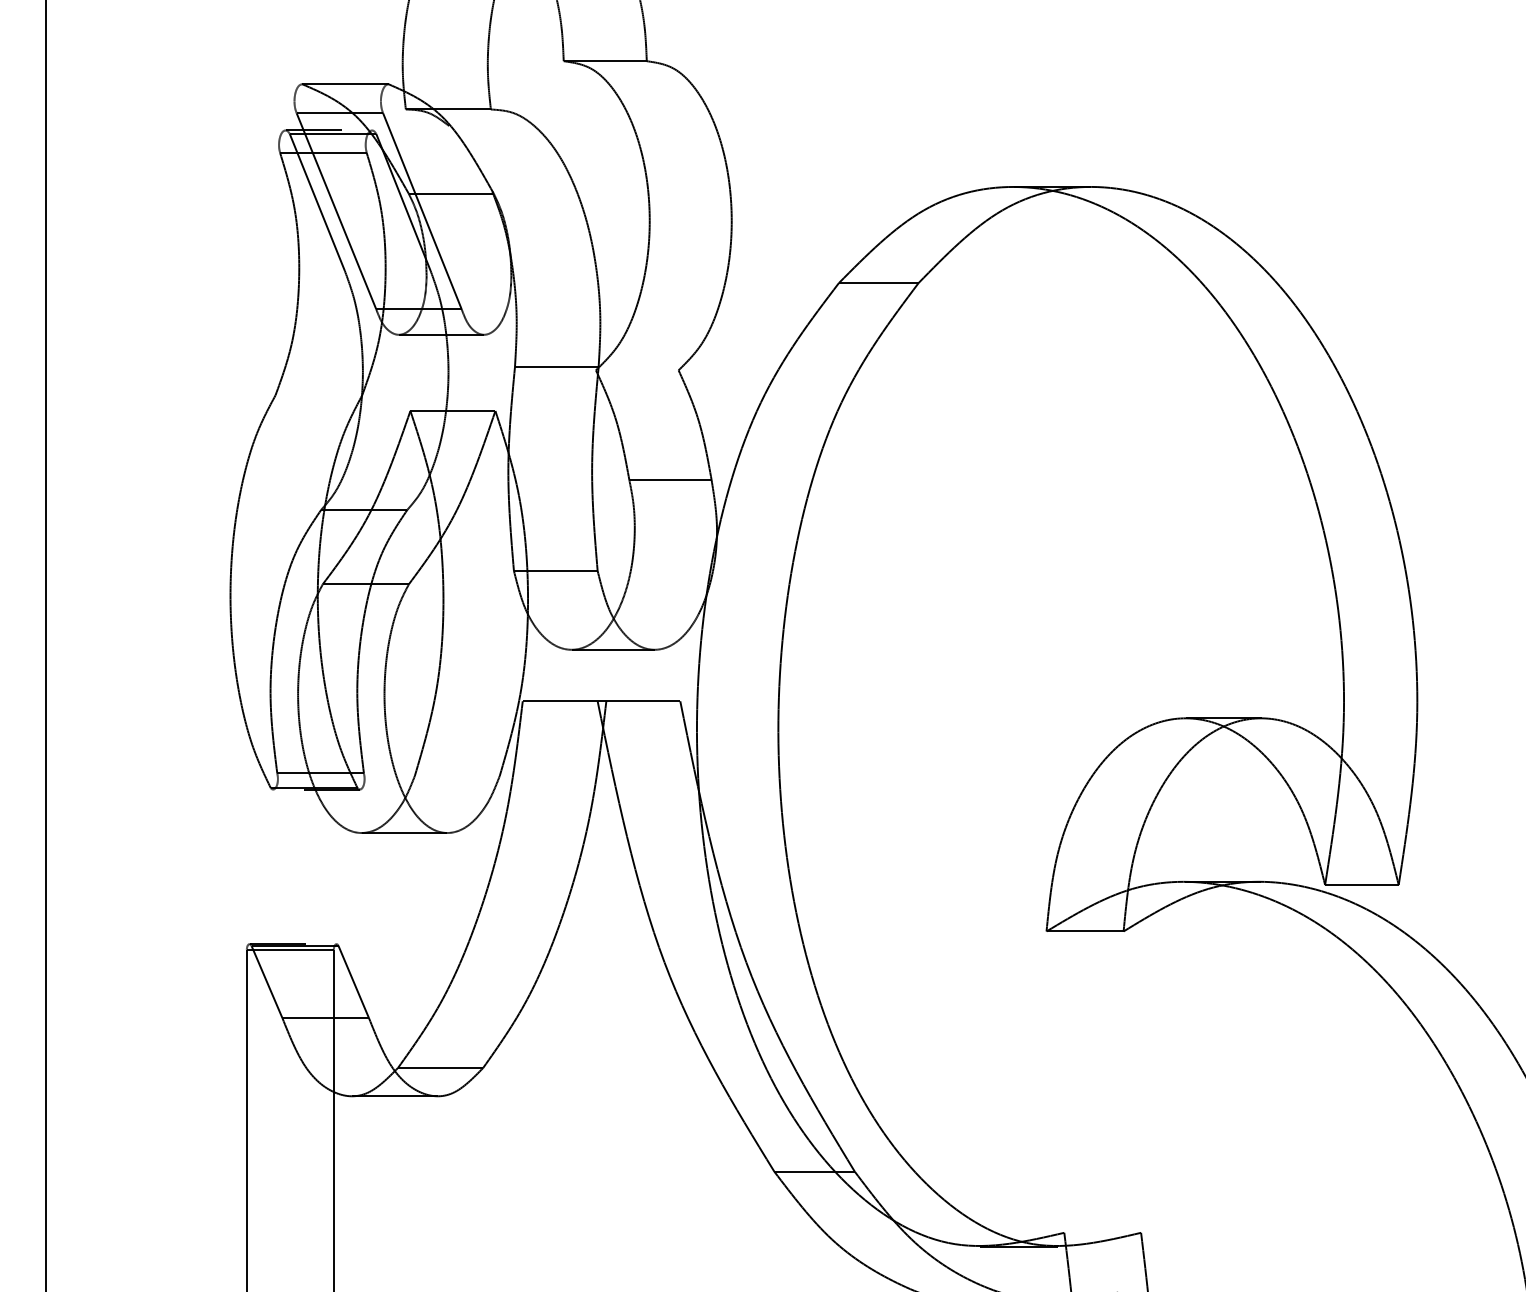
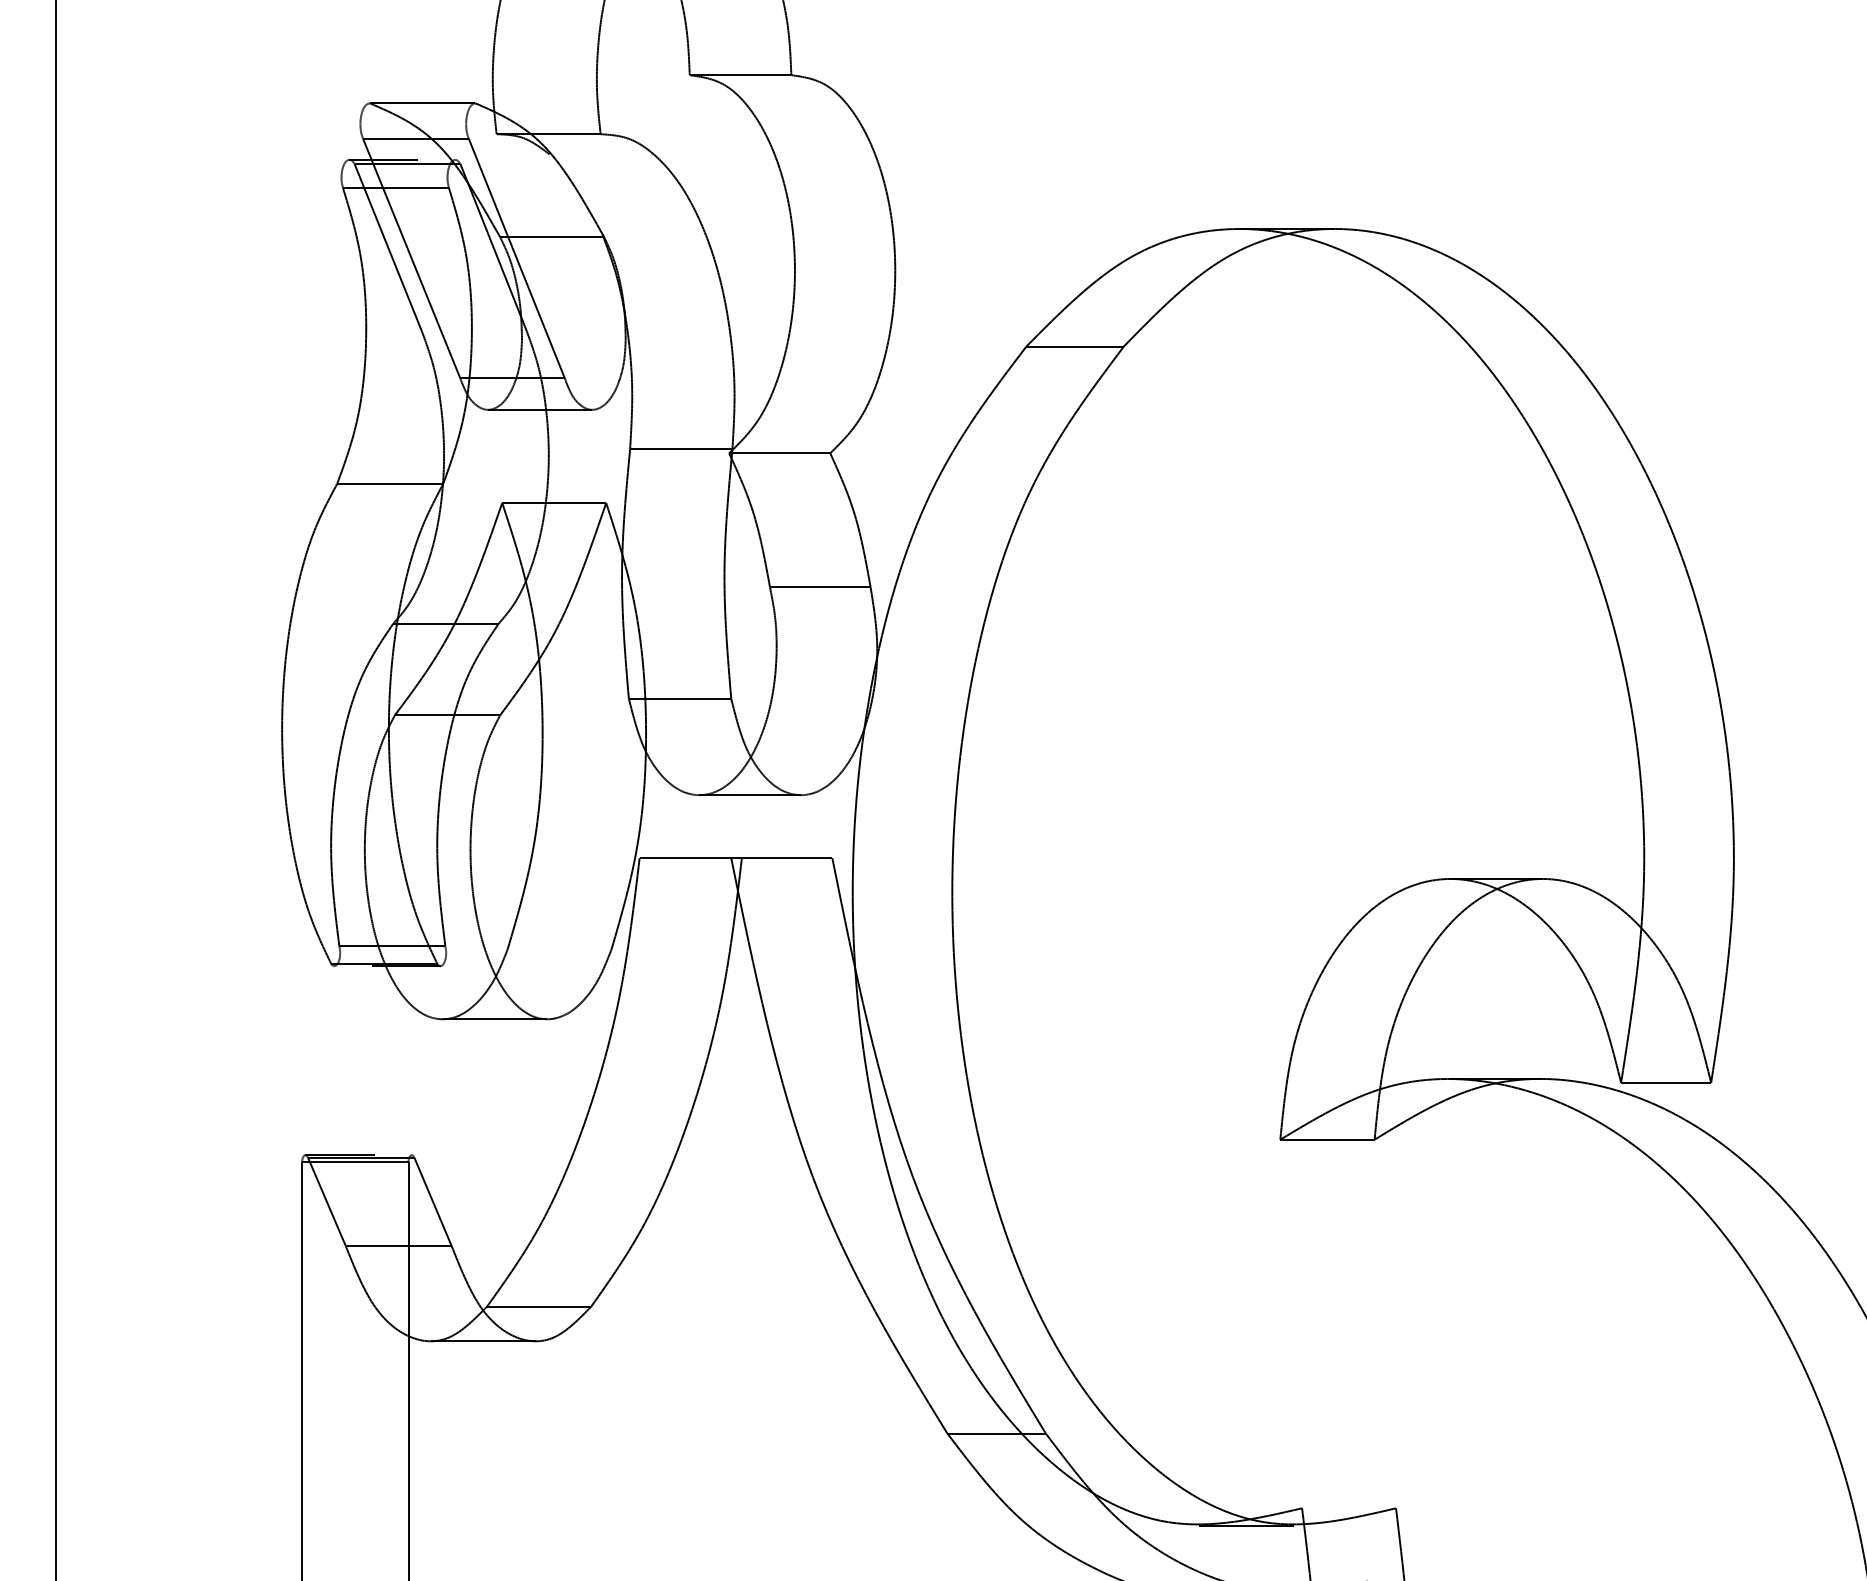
line: (637, 370) -> (779, 453), added
line: (319, 395) -> (390, 483), added

